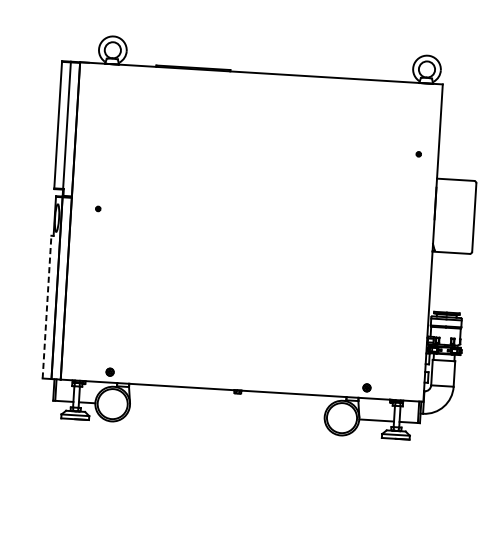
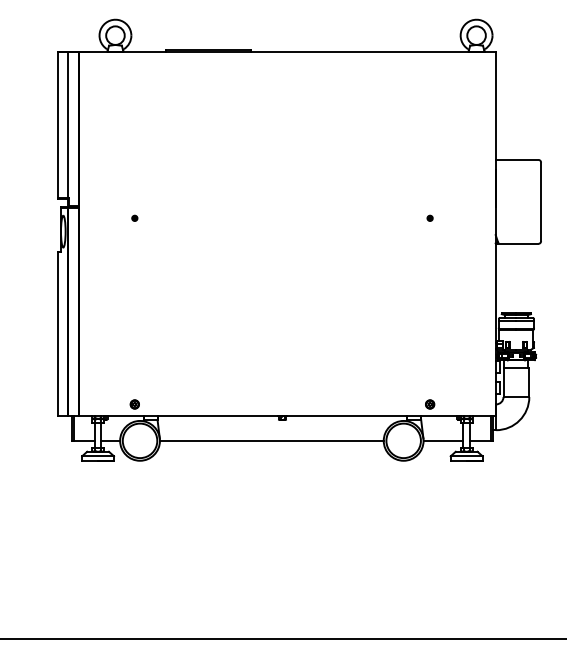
part: (418, 153) -> (429, 217), moved
part: (98, 208) -> (134, 217), moved
line: (47, 306) -> (58, 333), dashed -> solid
line: (227, 411) -> (271, 441), added

